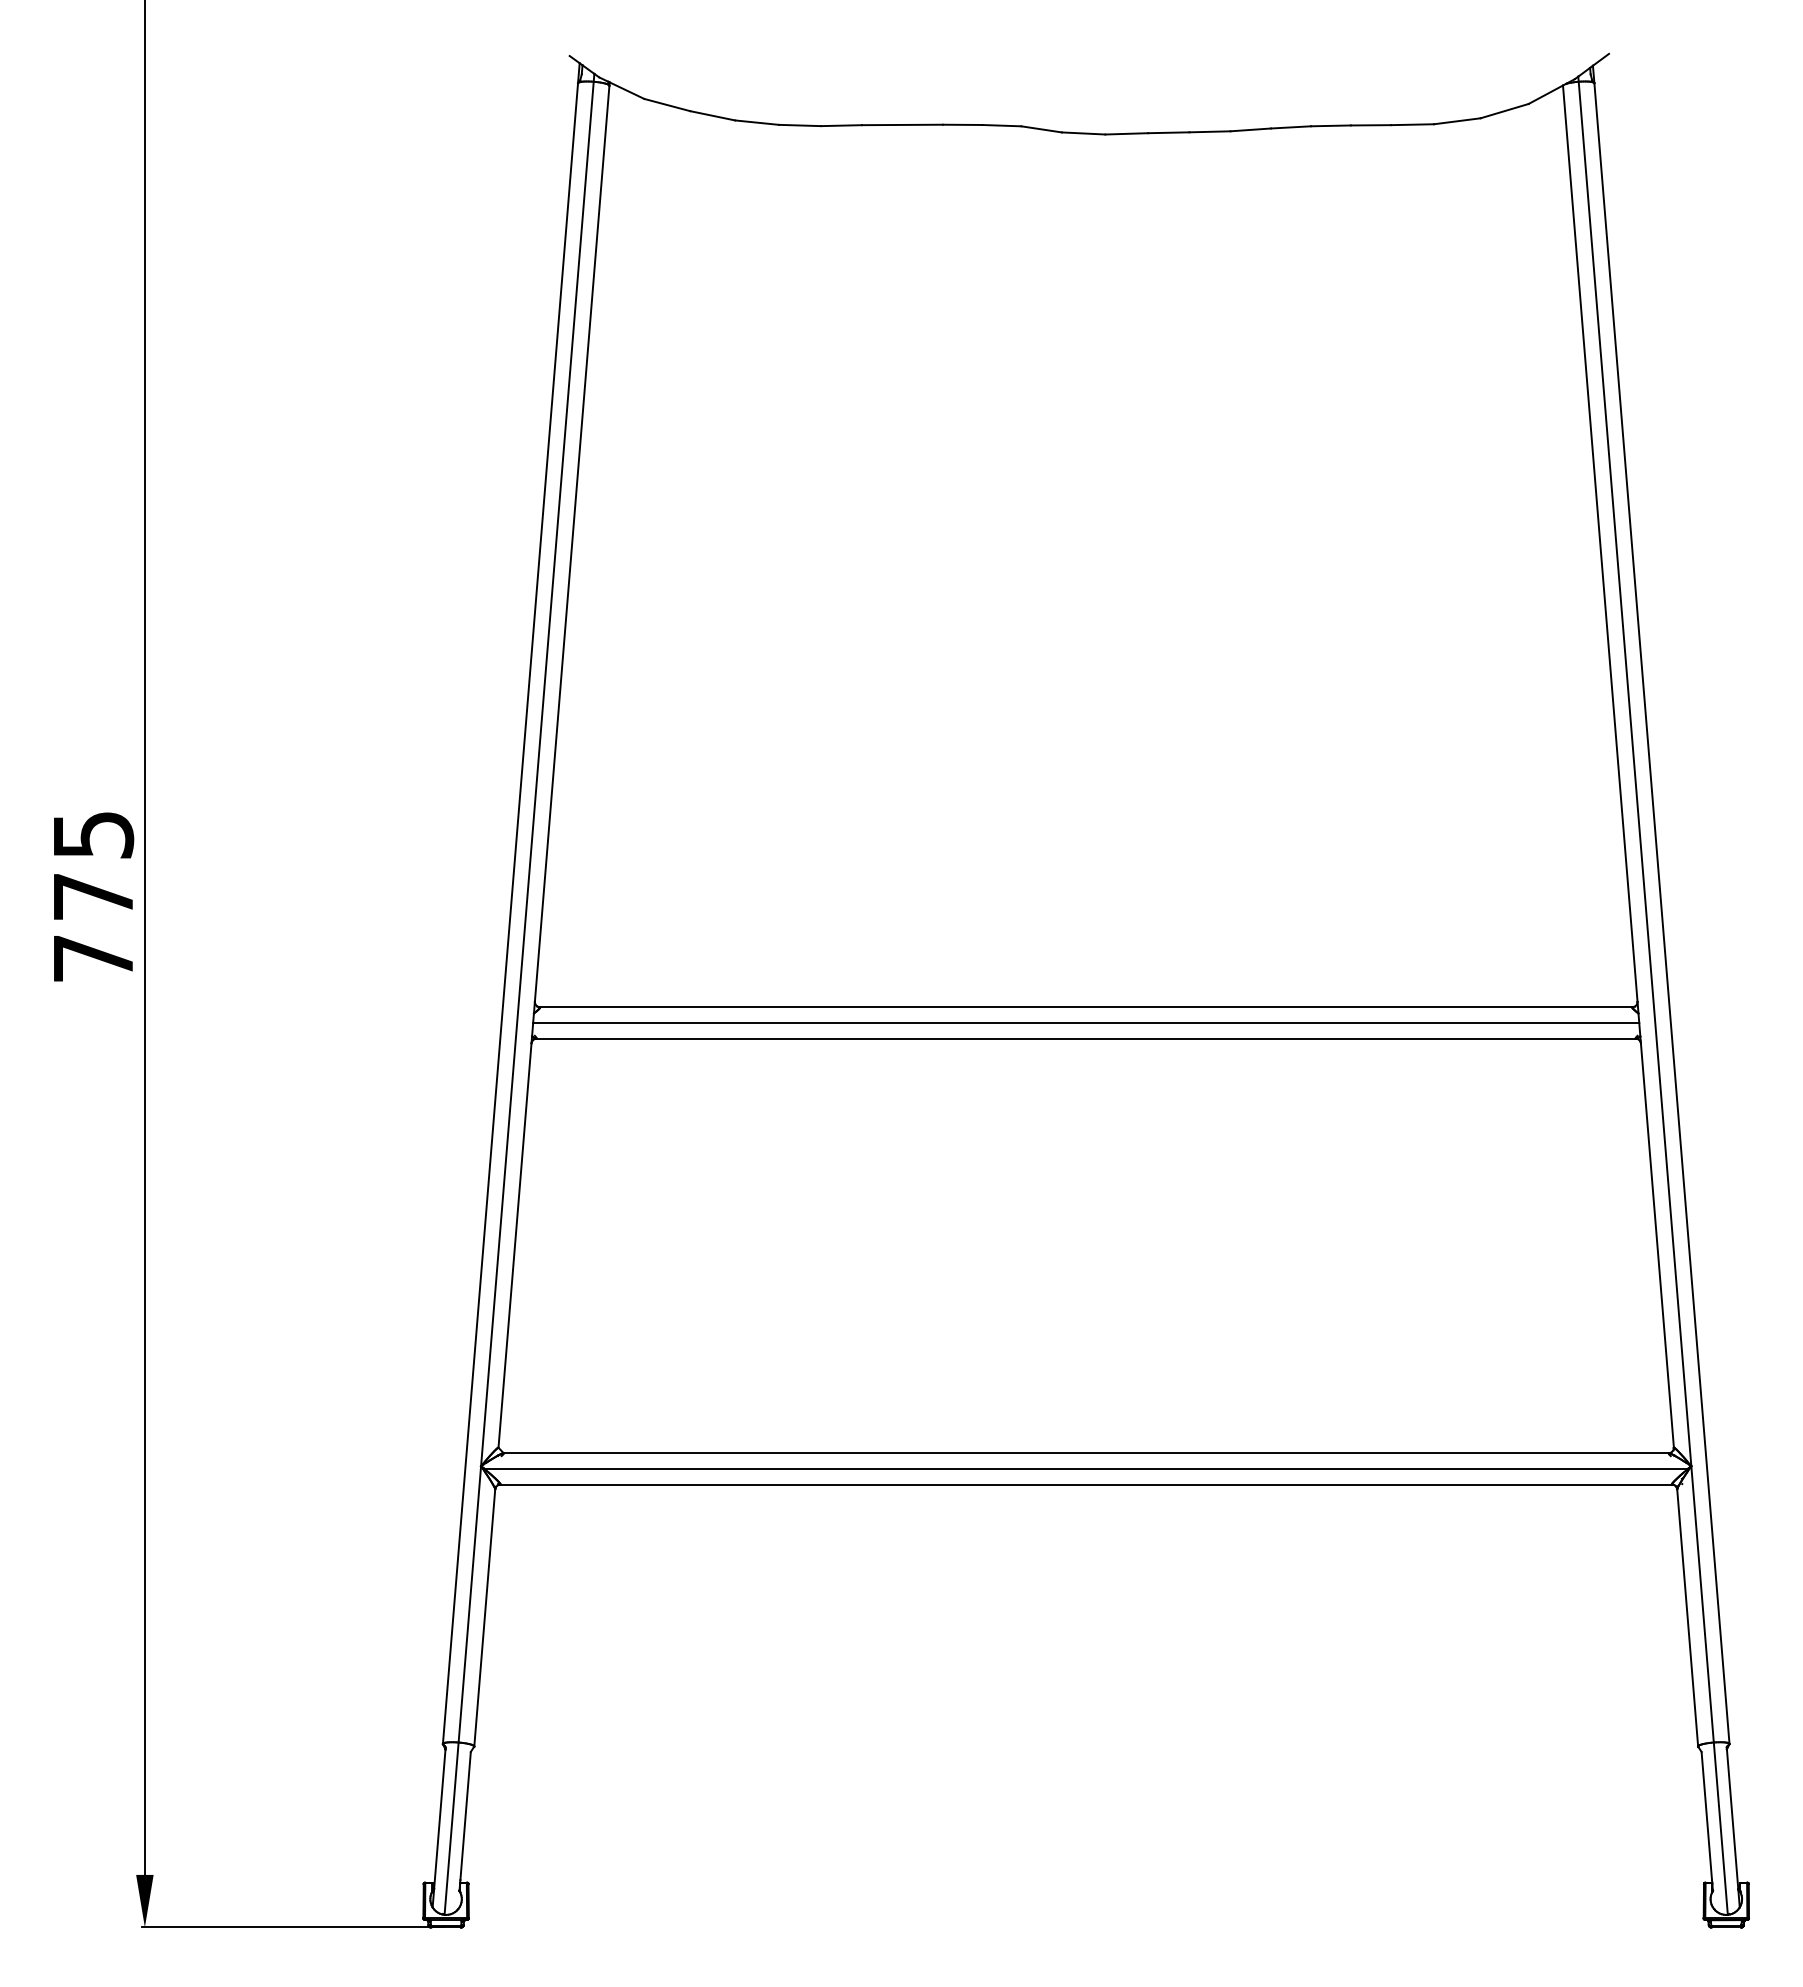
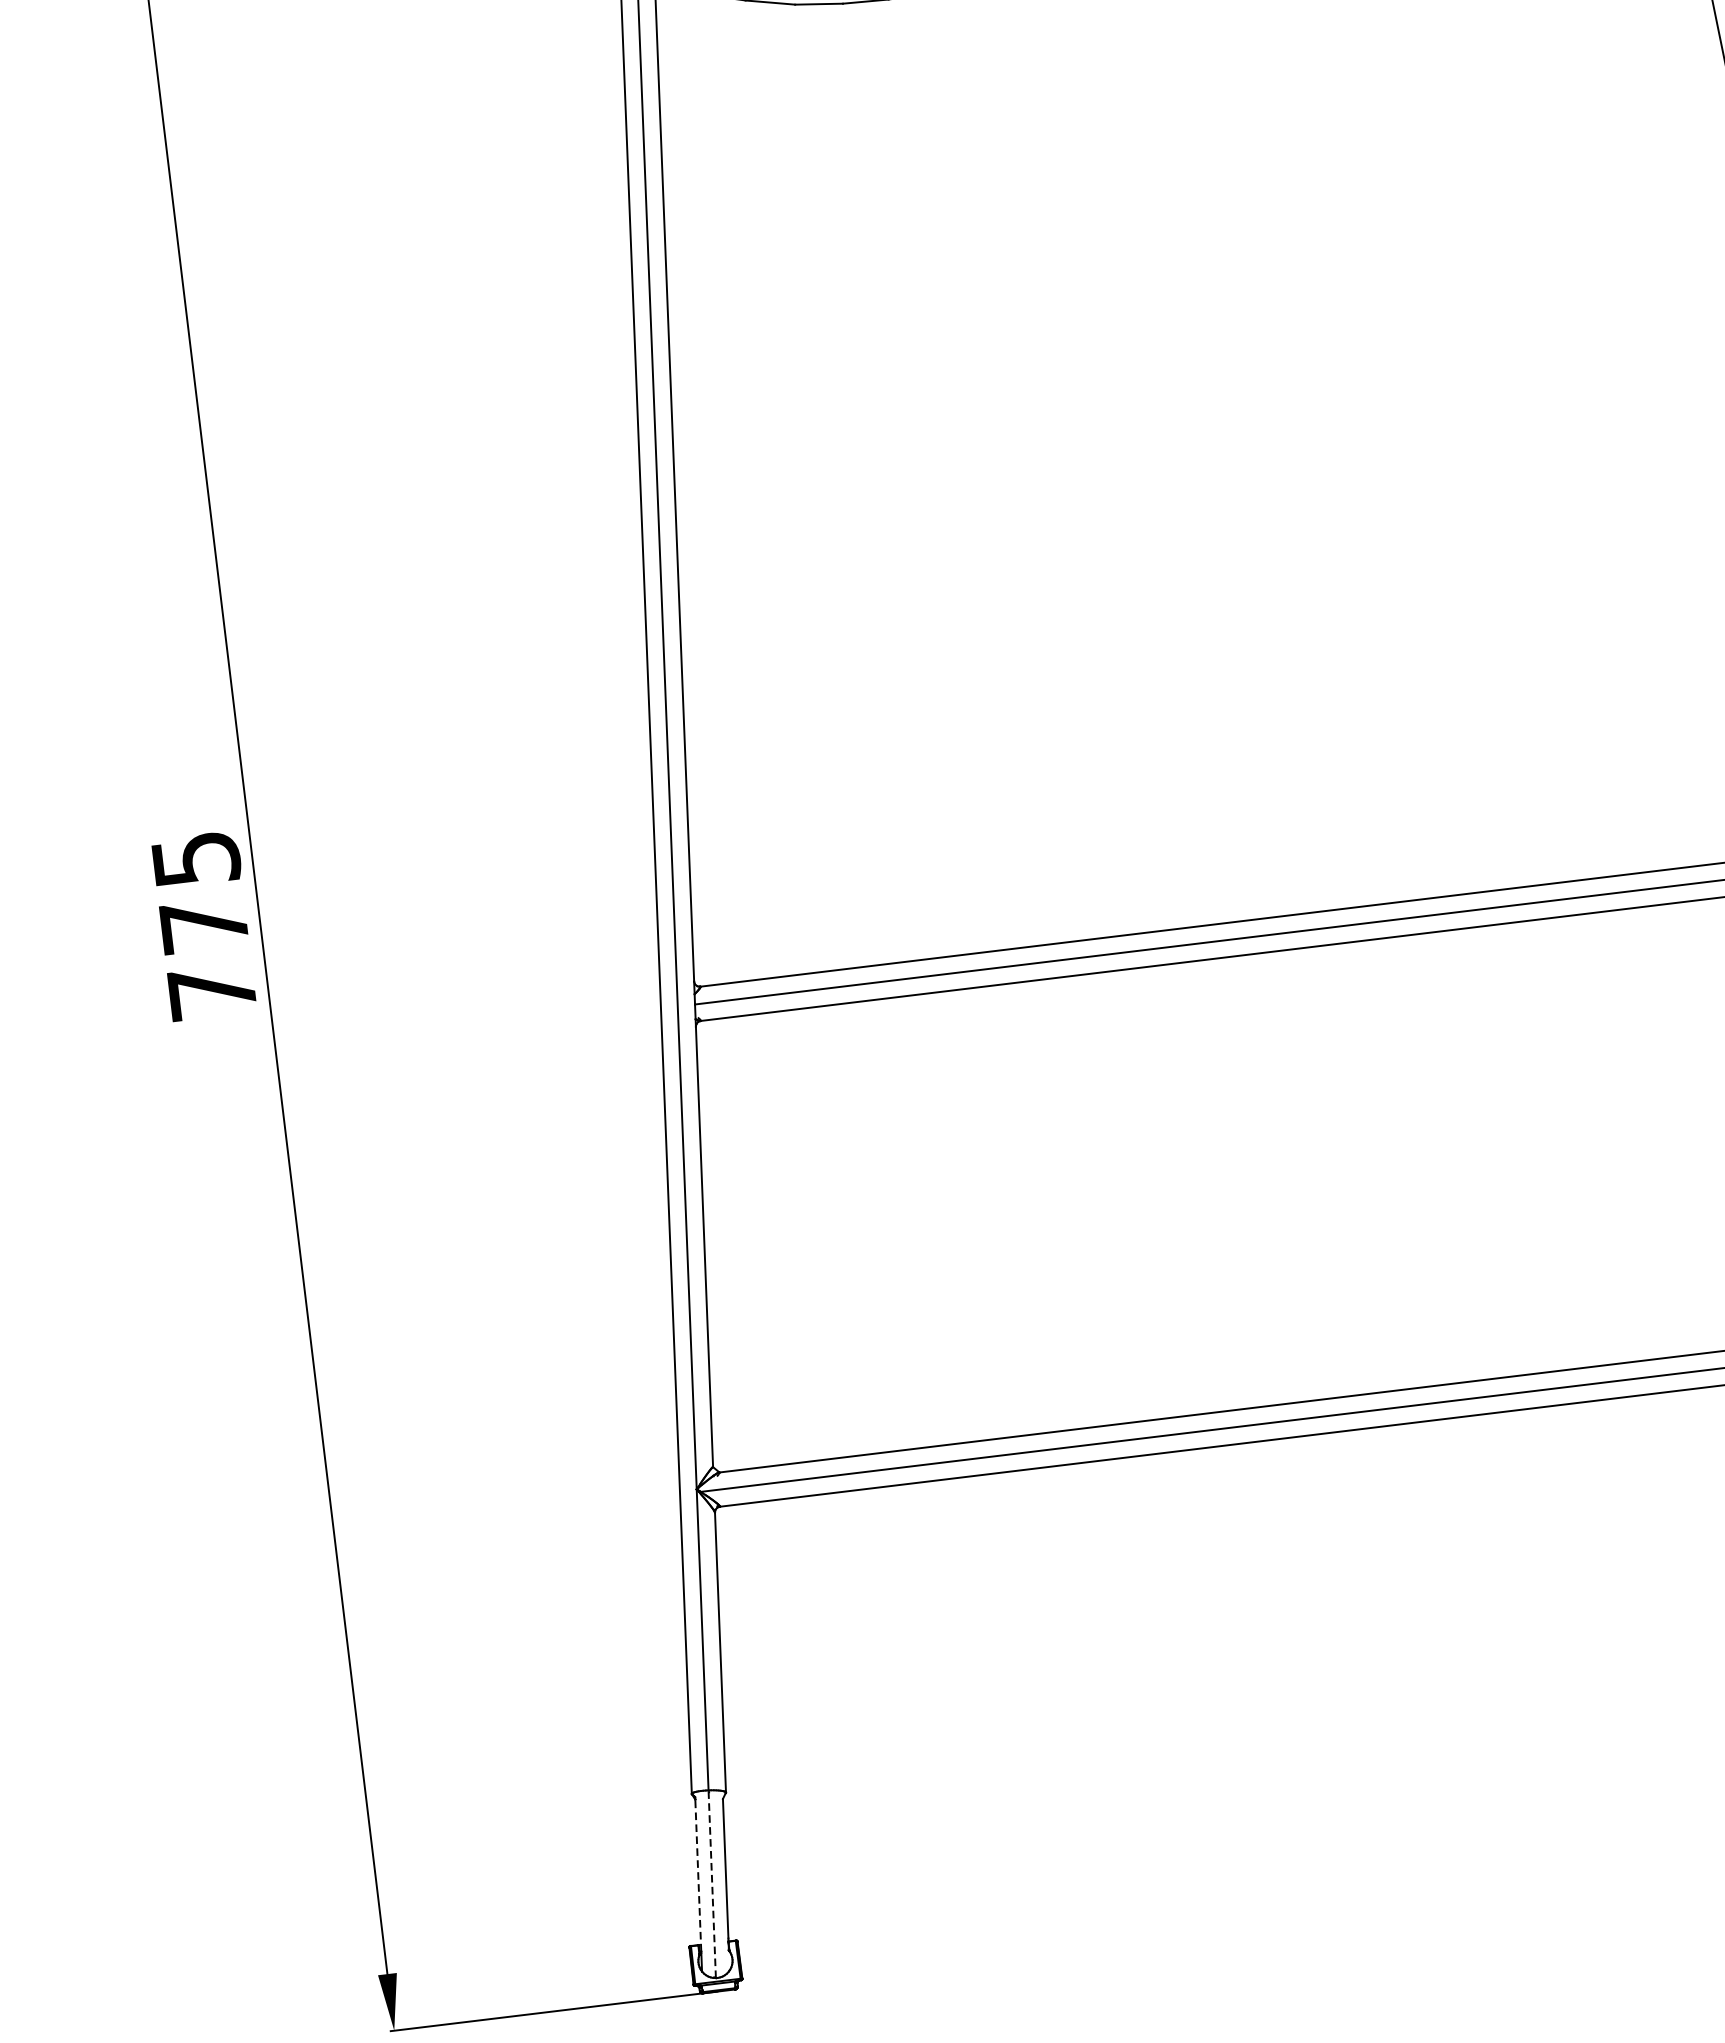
line: (439, 1819) -> (697, 1875), solid -> dashed
line: (451, 1828) -> (712, 1884), solid -> dashed

